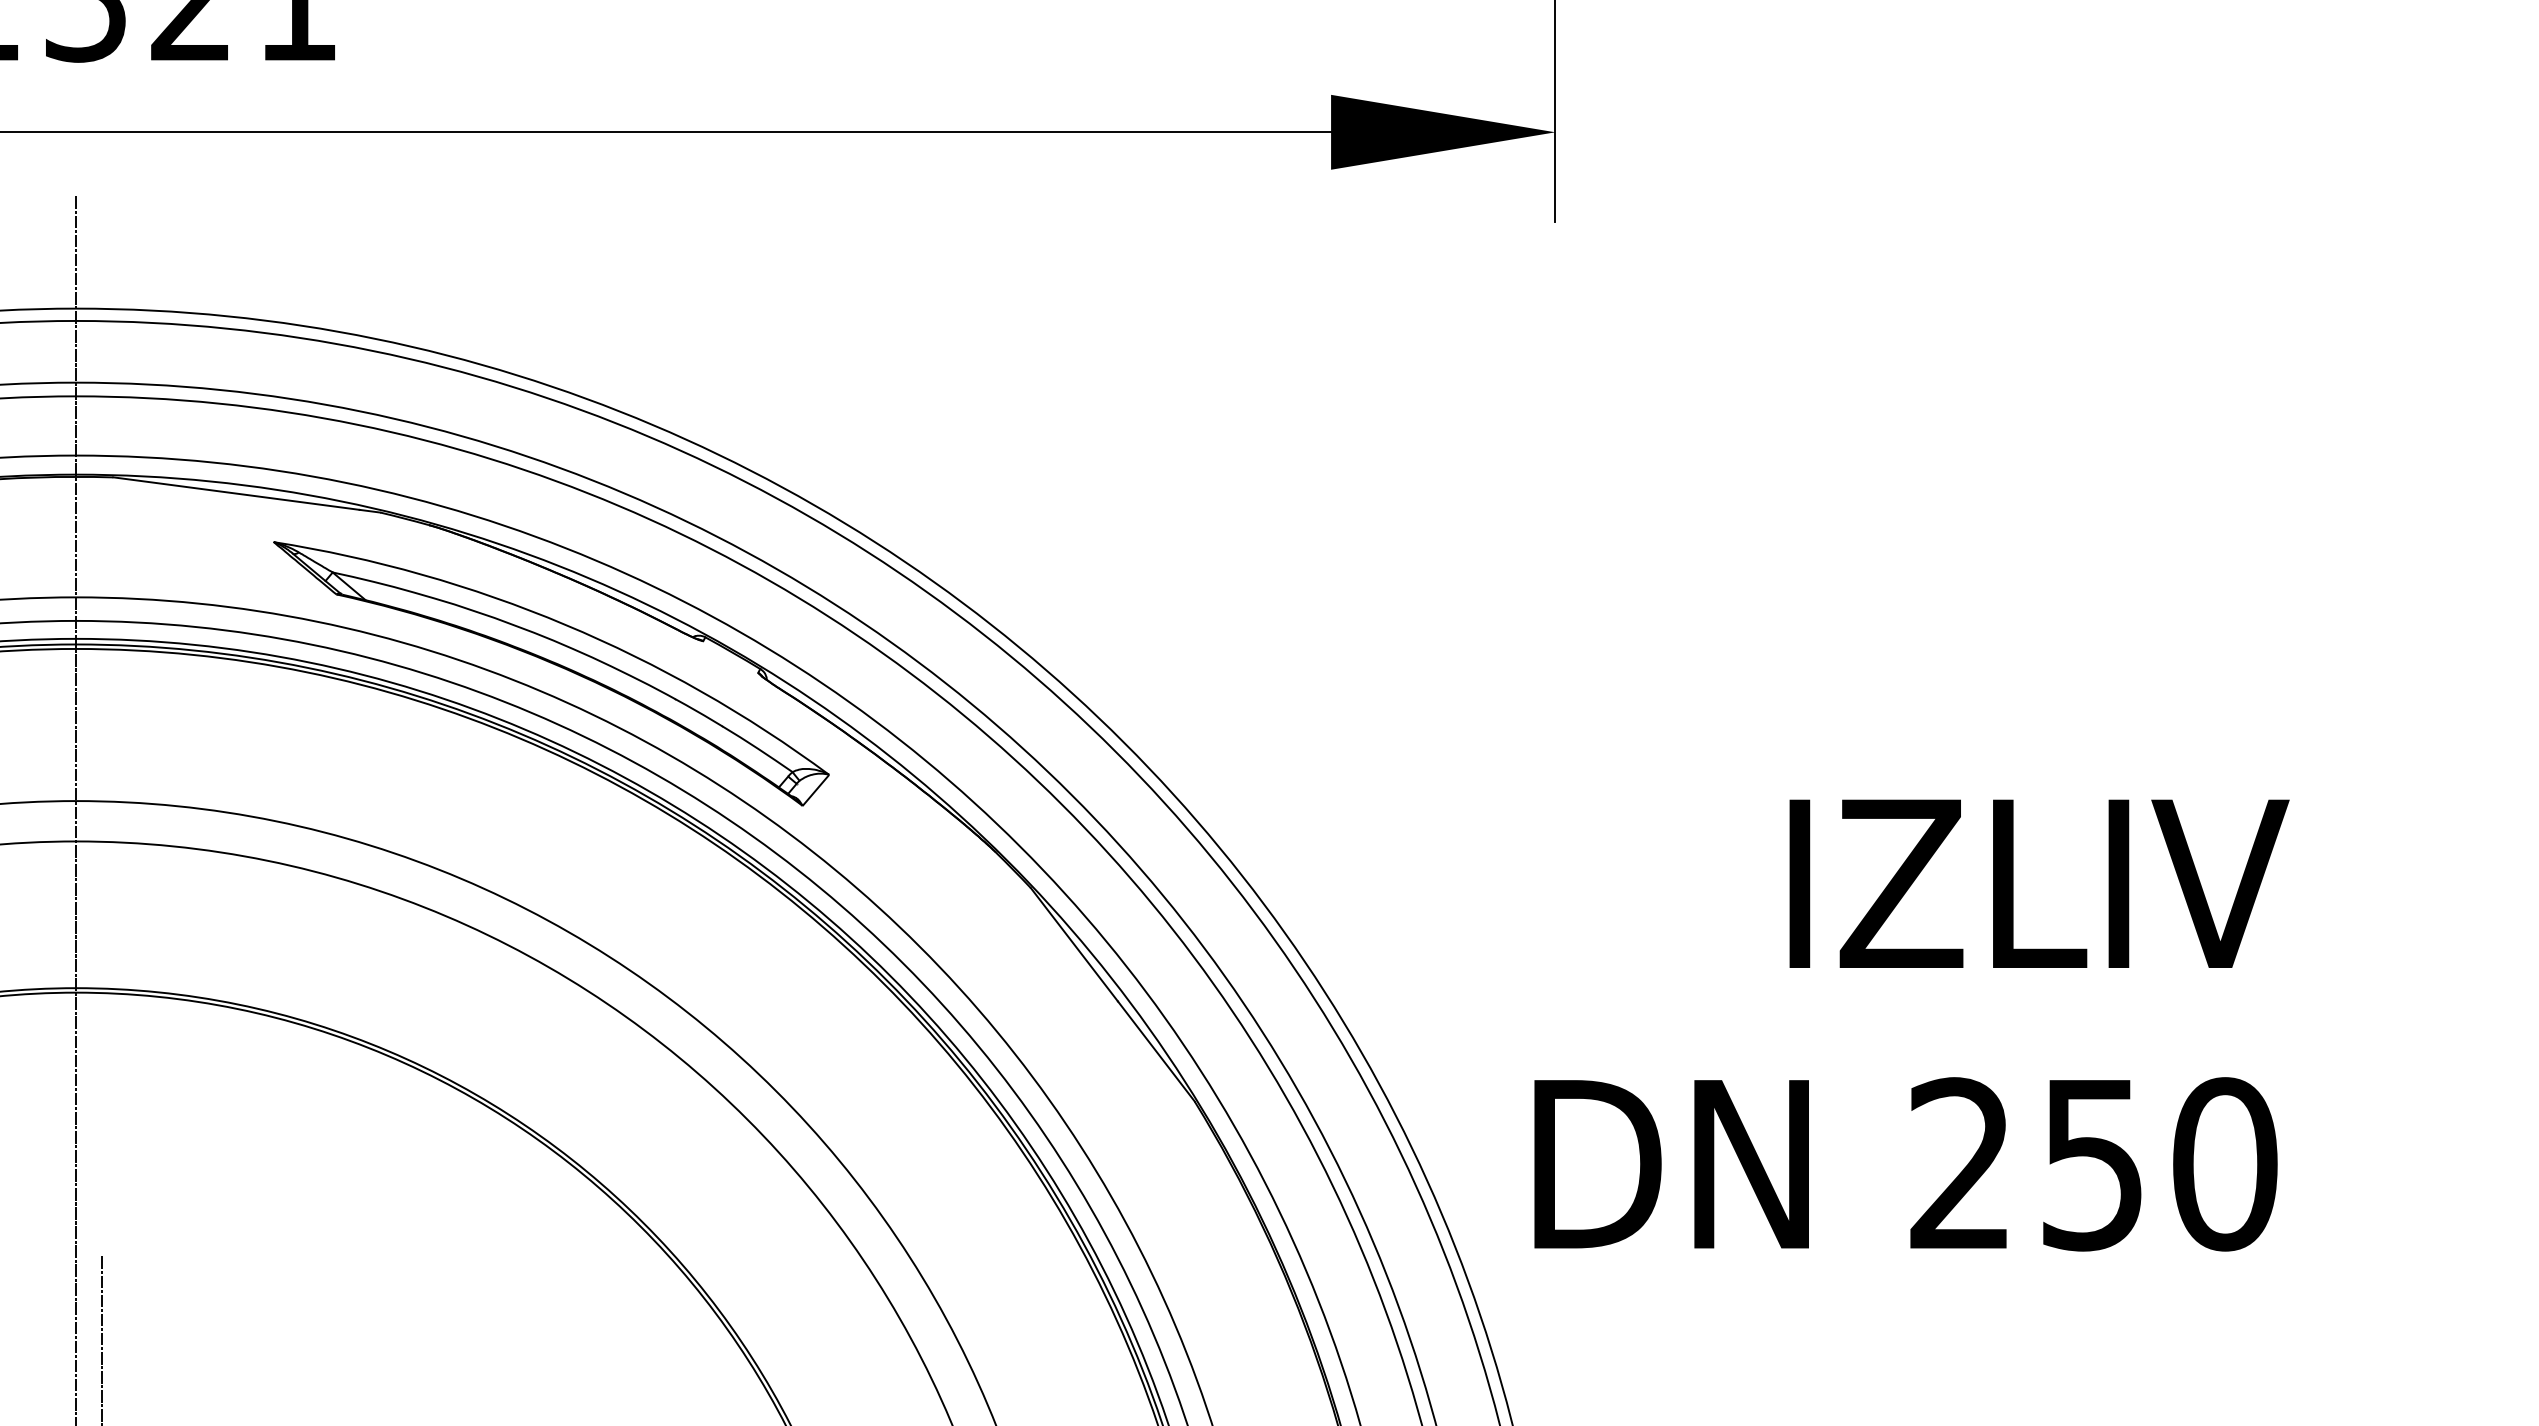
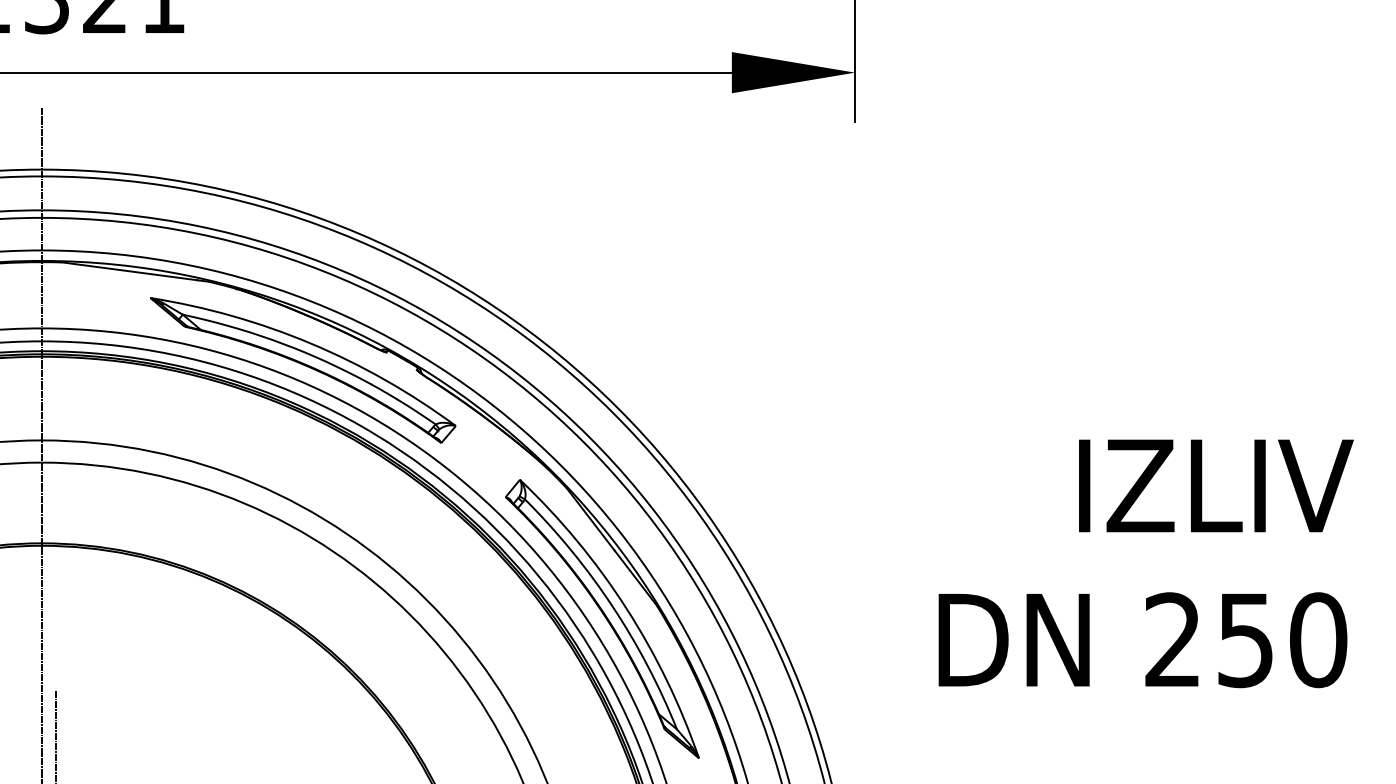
text: (1910, 1024) -> (1145, 563), moved
part: (1095, 1124) -> (602, 618), added

